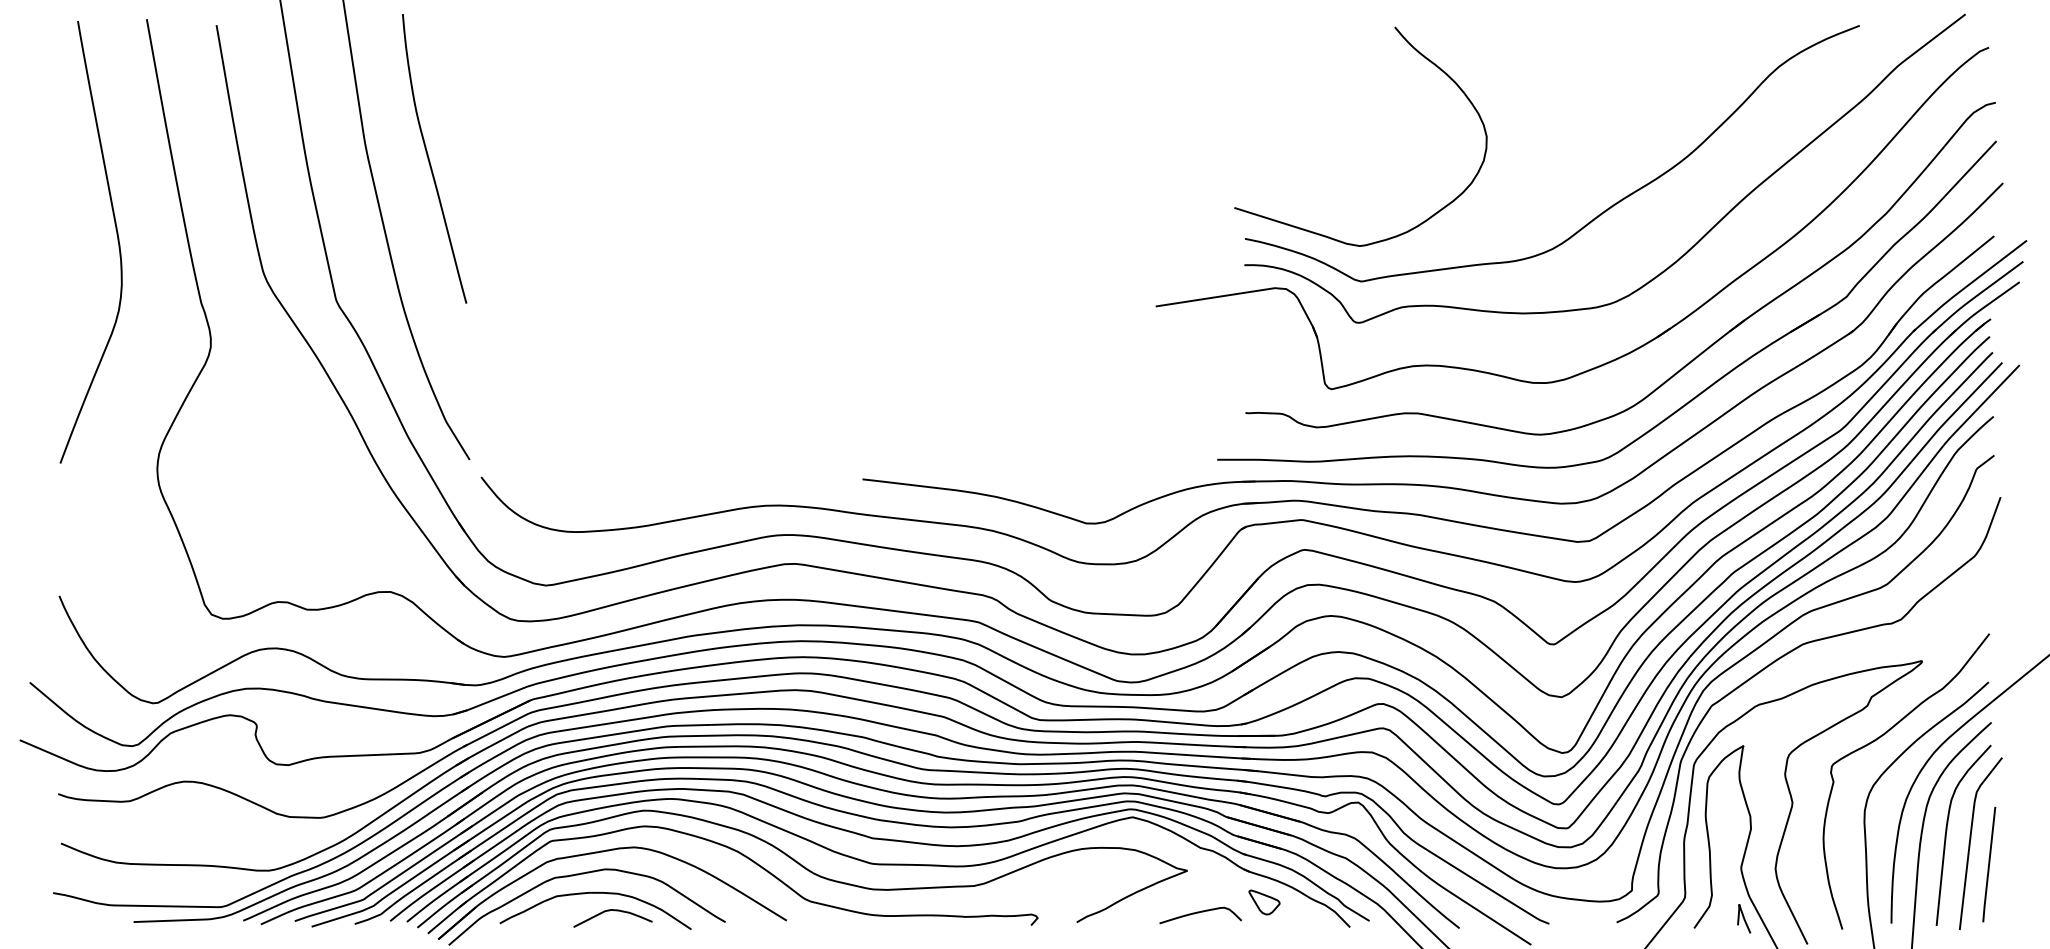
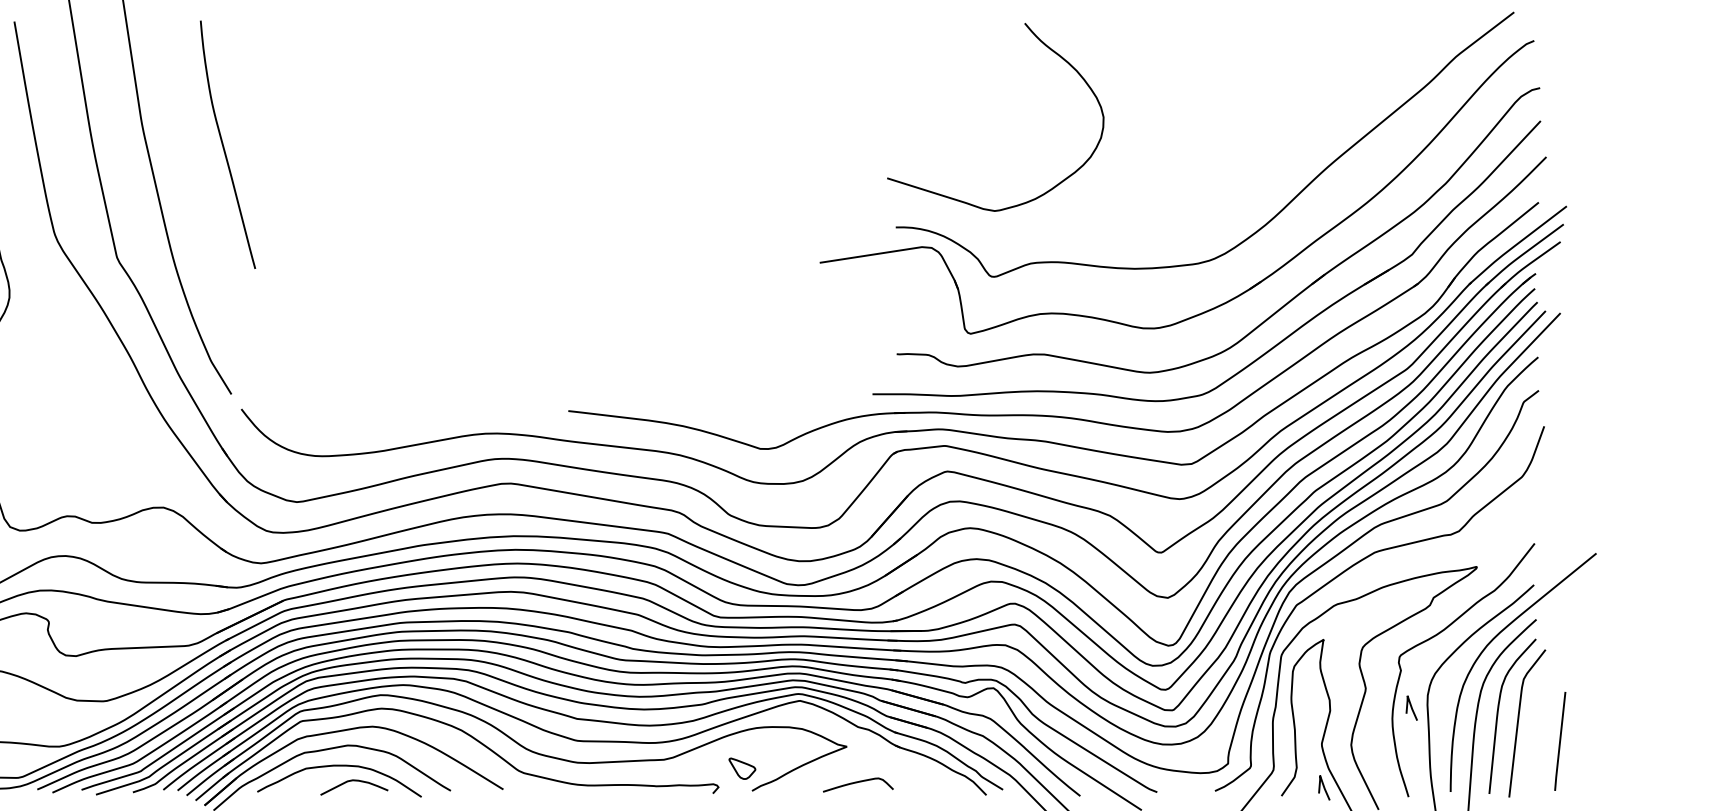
curve: (429, 158) -> (223, 144), moved
curve: (1597, 215) -> (1198, 184), removed
curve: (1846, 825) -> (1412, 707), added
line: (1989, 864) -> (1560, 741), moved
part: (1264, 902) -> (742, 768), moved

